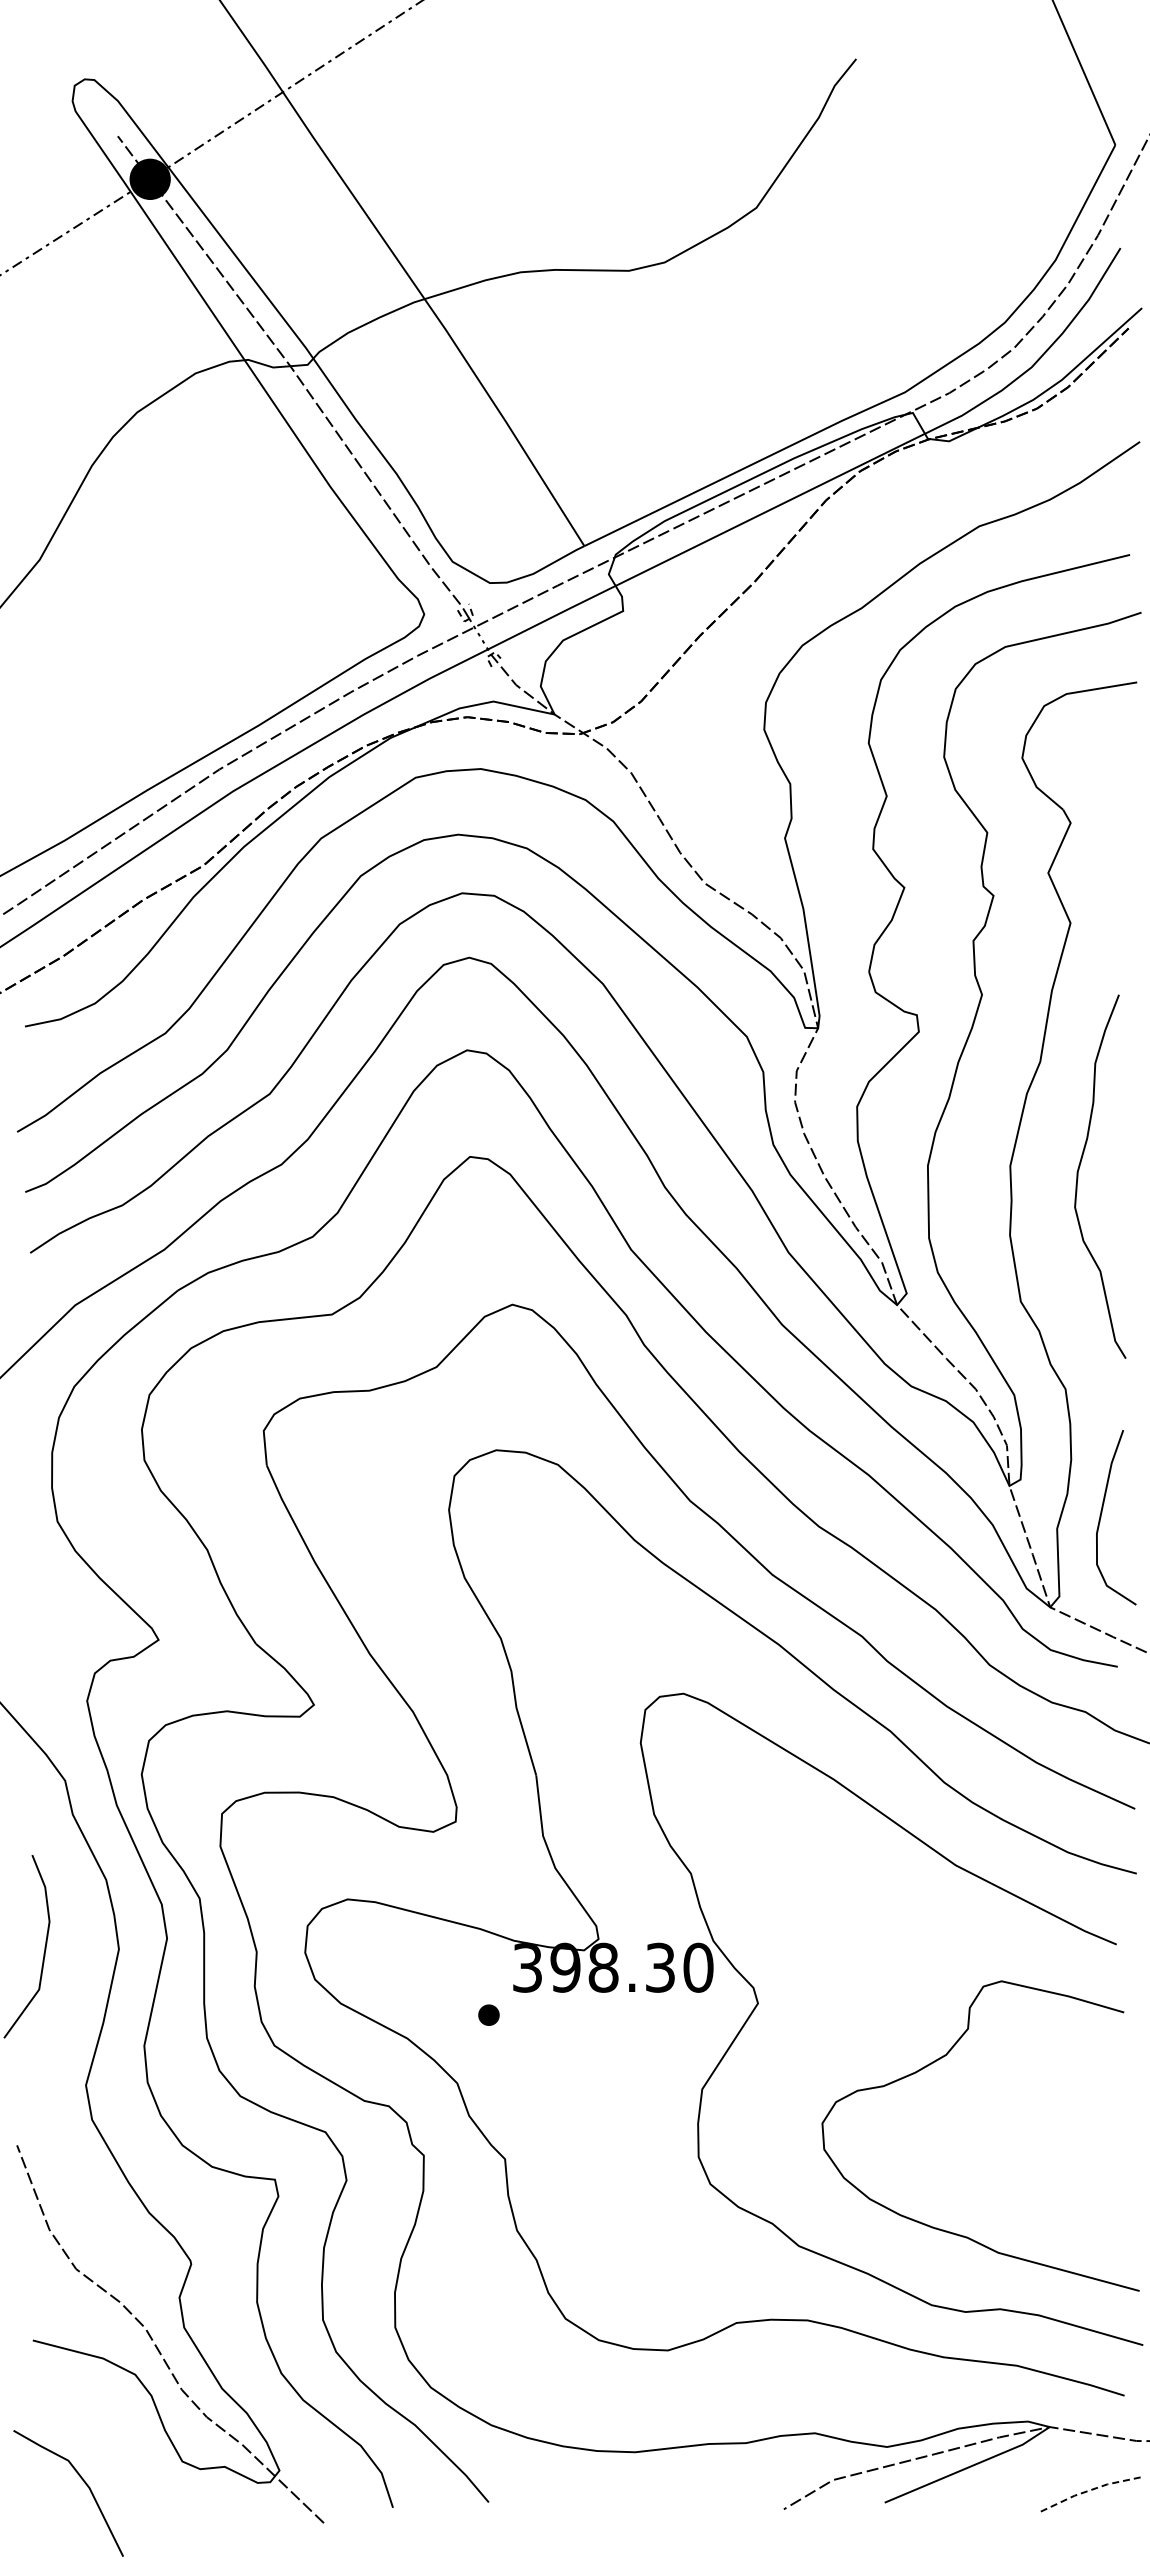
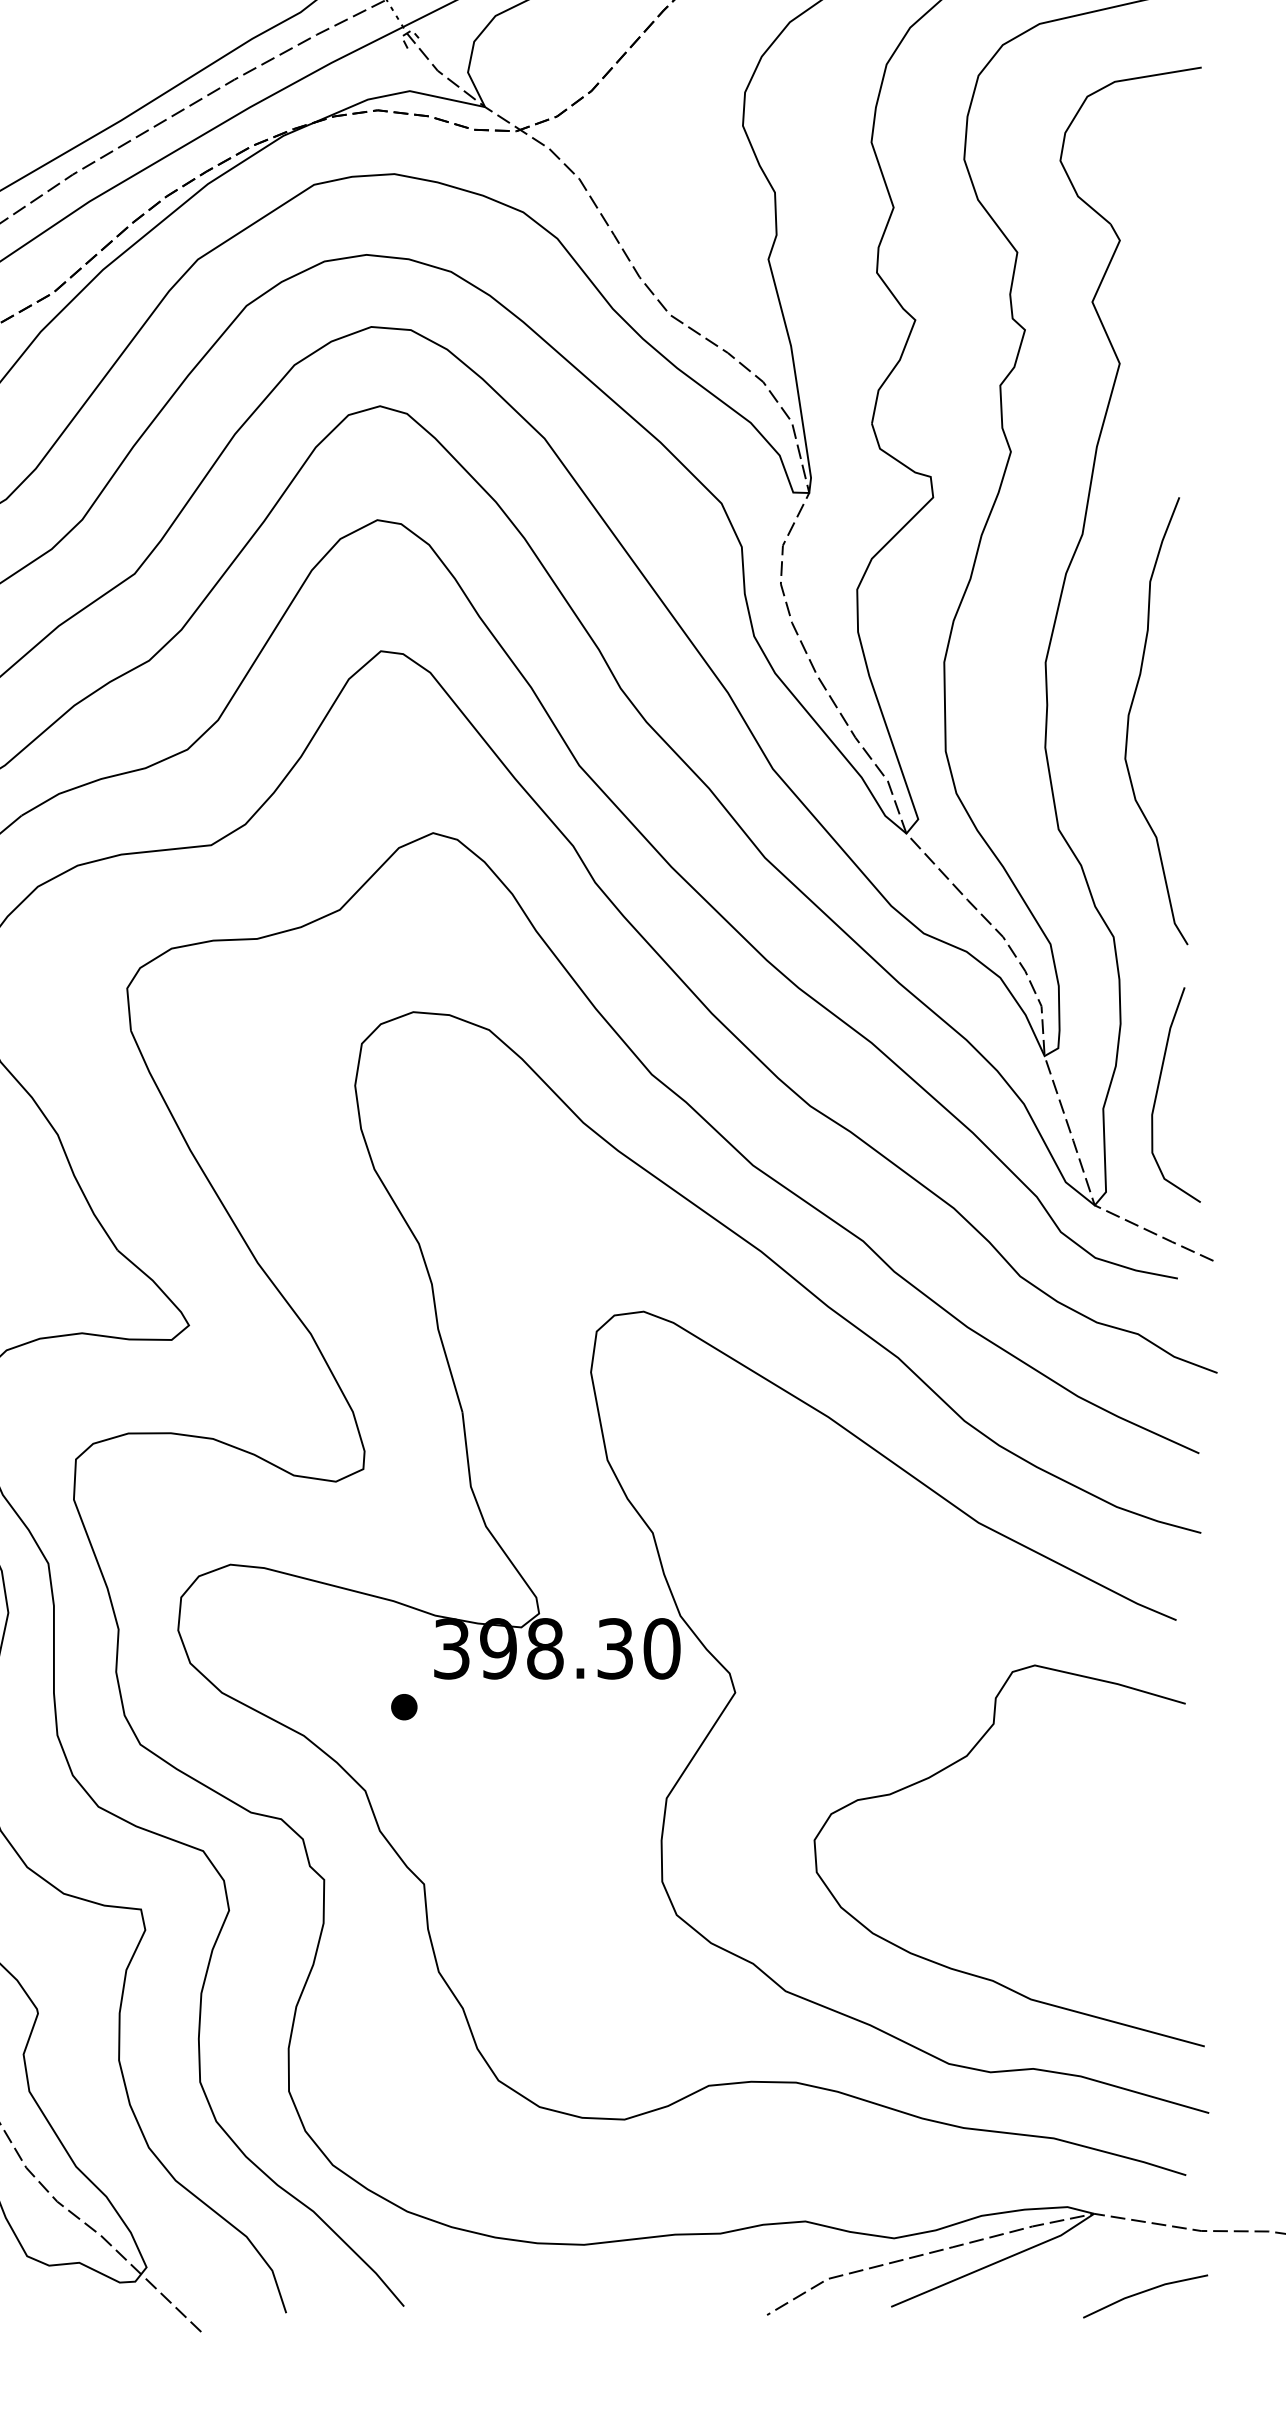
curve: (1079, 1170) -> (1130, 713), moved
line: (1090, 2490) -> (1144, 2291), dashed -> solid

